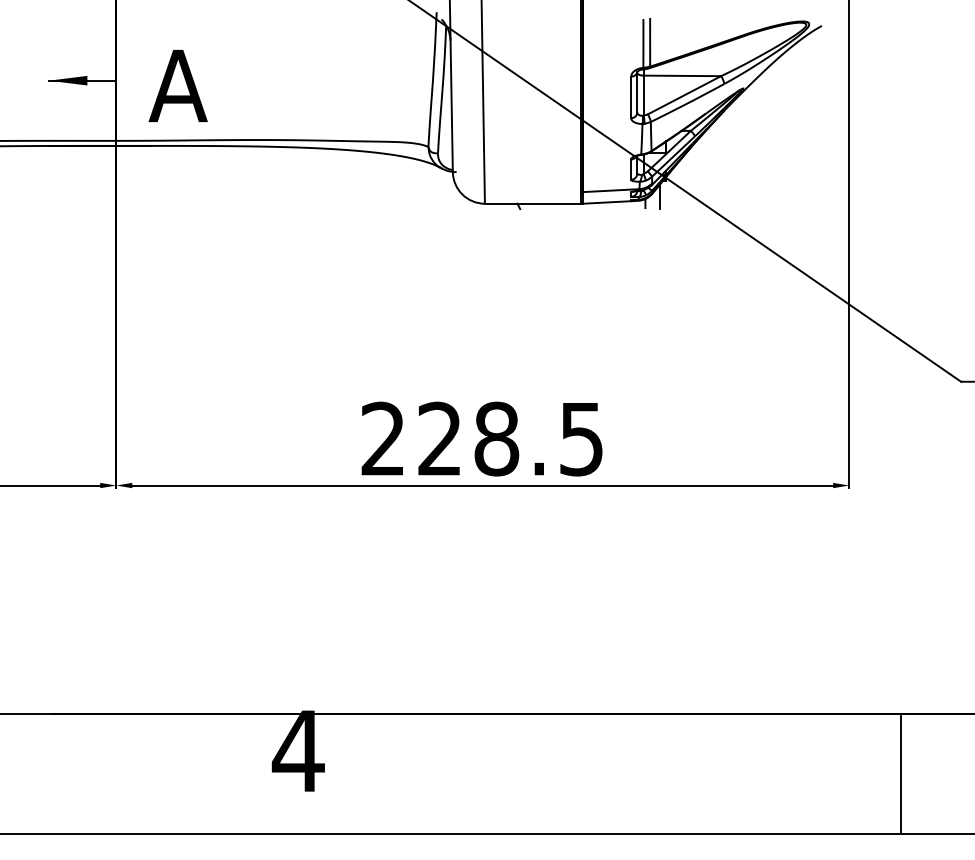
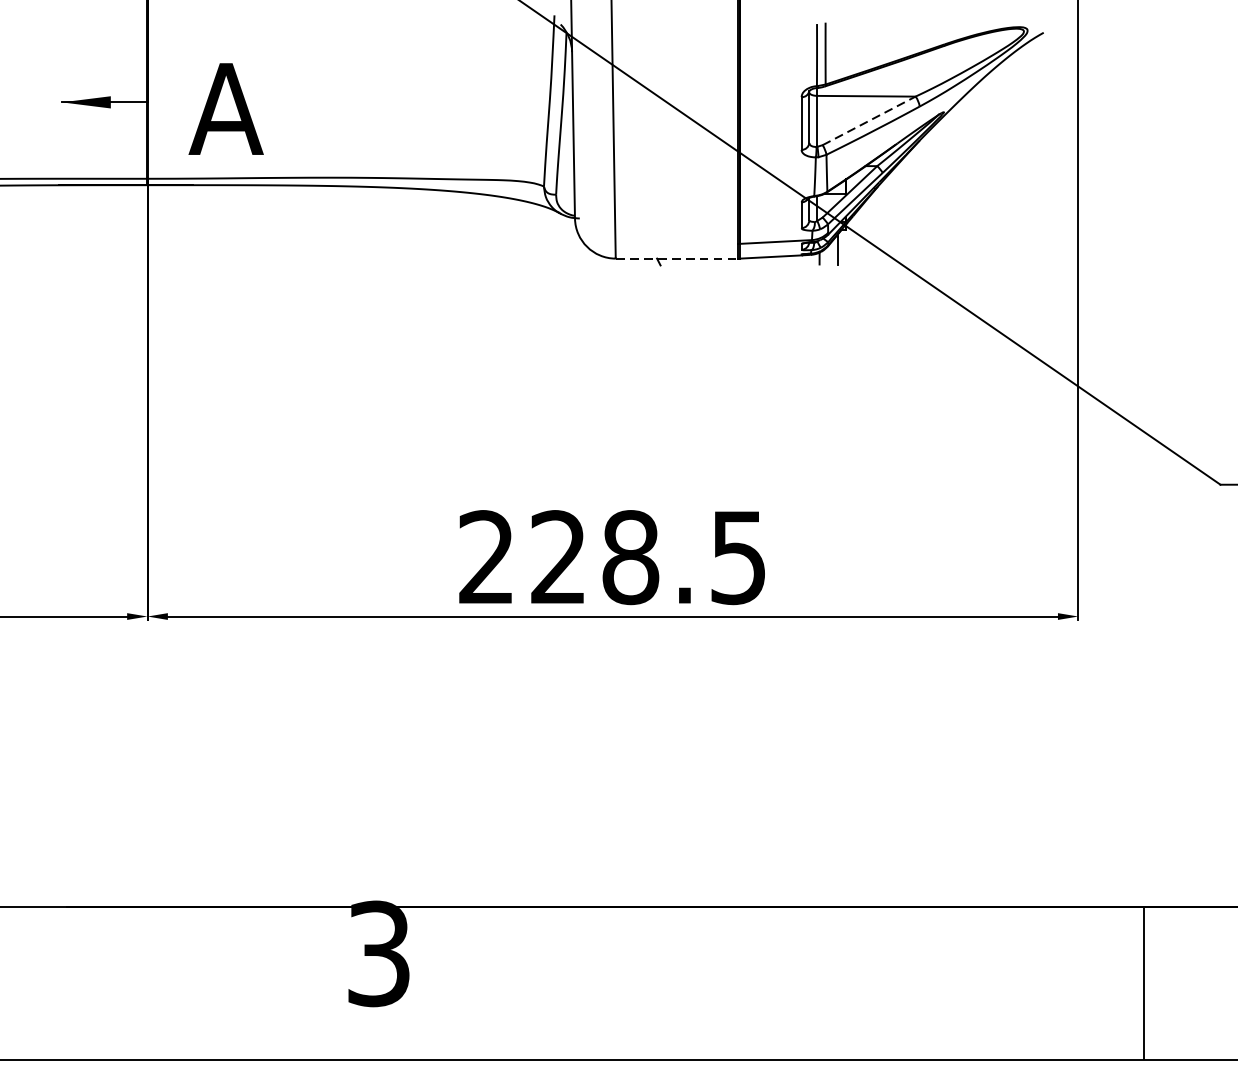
line: (684, 95) -> (869, 121), solid -> dashed
line: (533, 203) -> (677, 258), solid -> dashed
text: (297, 751) -> (377, 954), 4 -> 3

